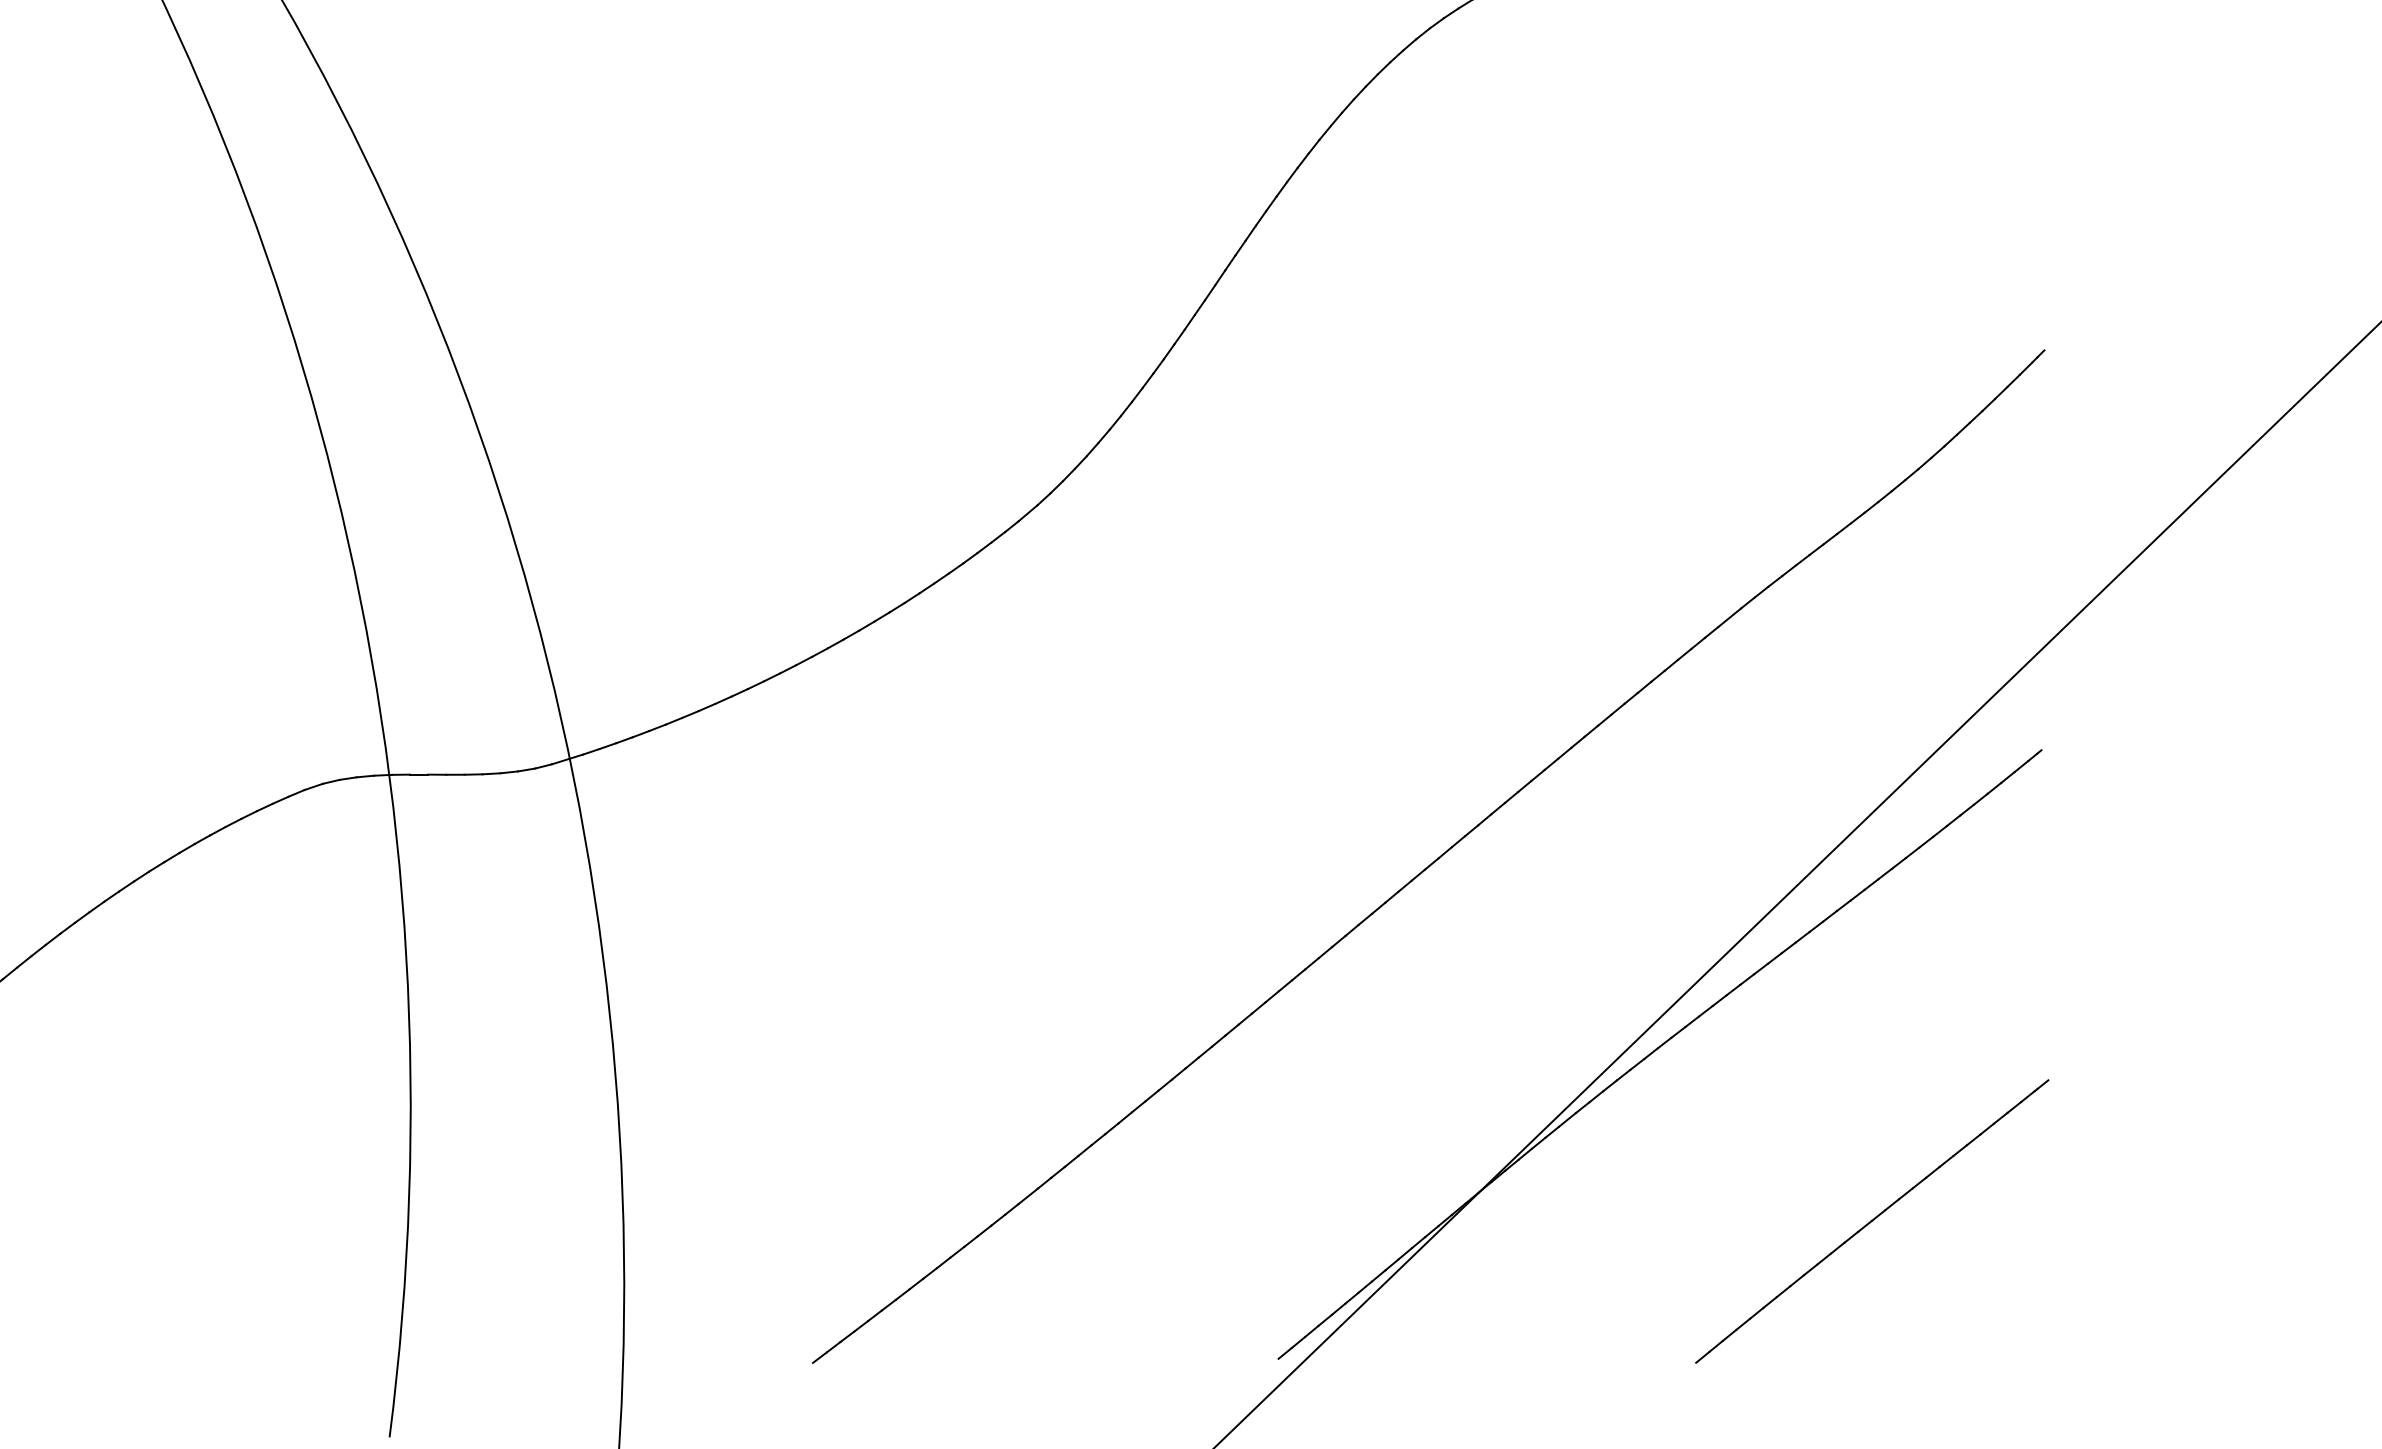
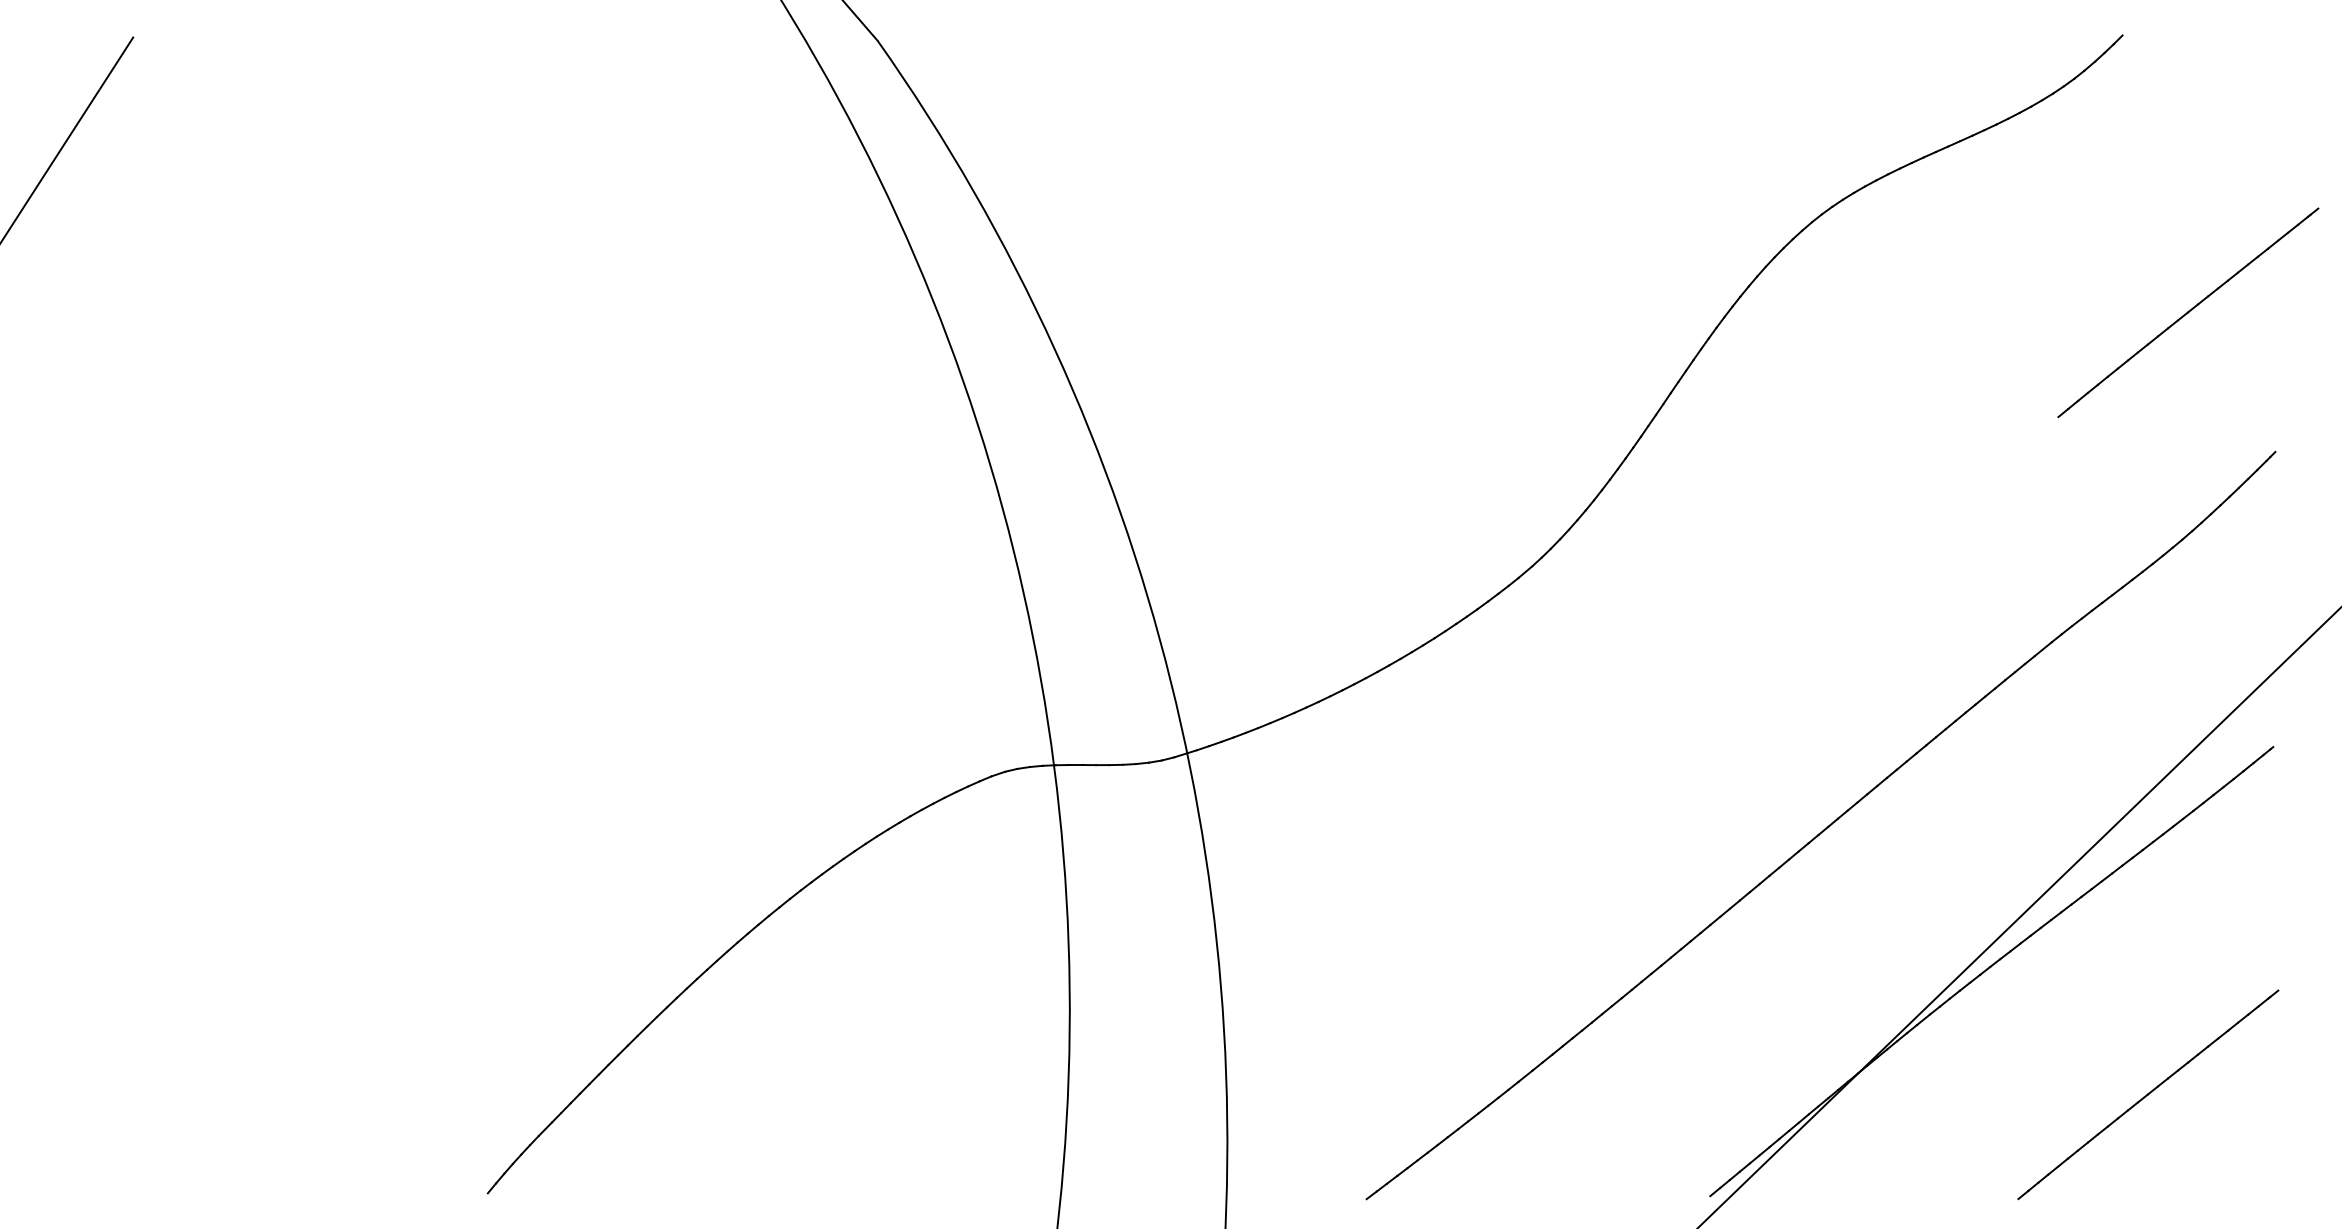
line: (1926, 161) -> (2188, 312), added

